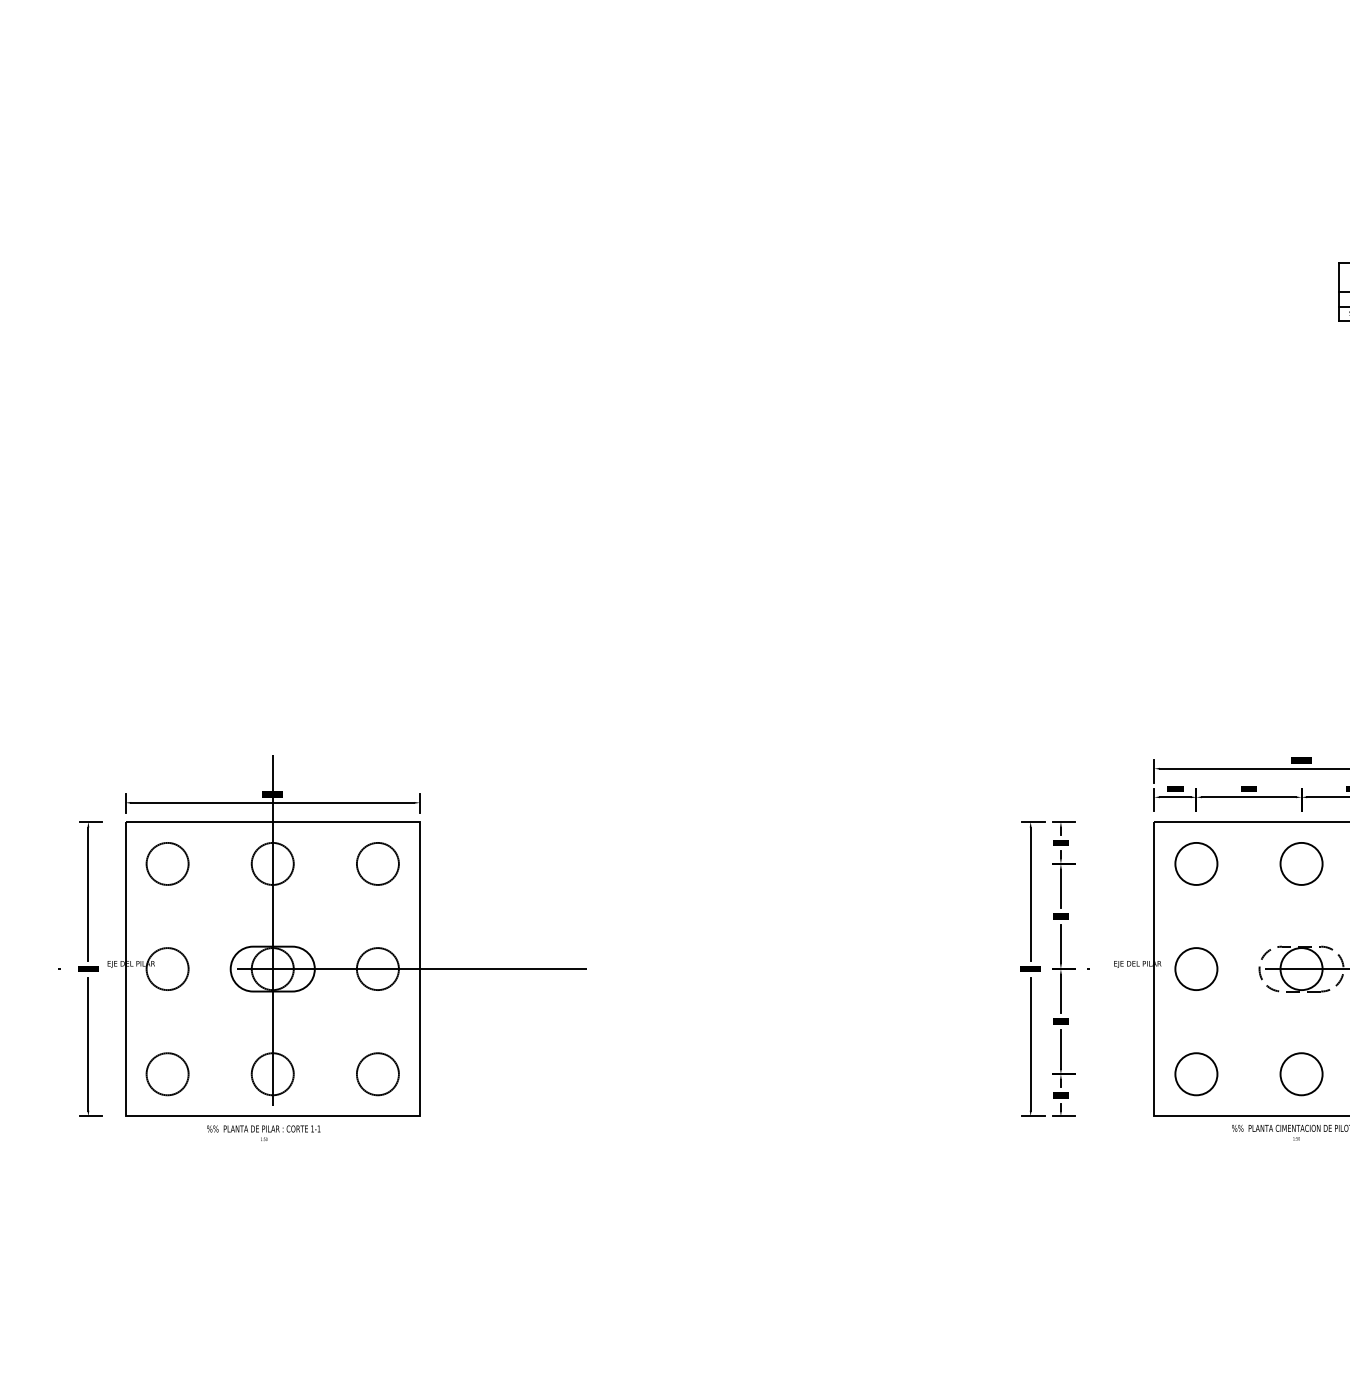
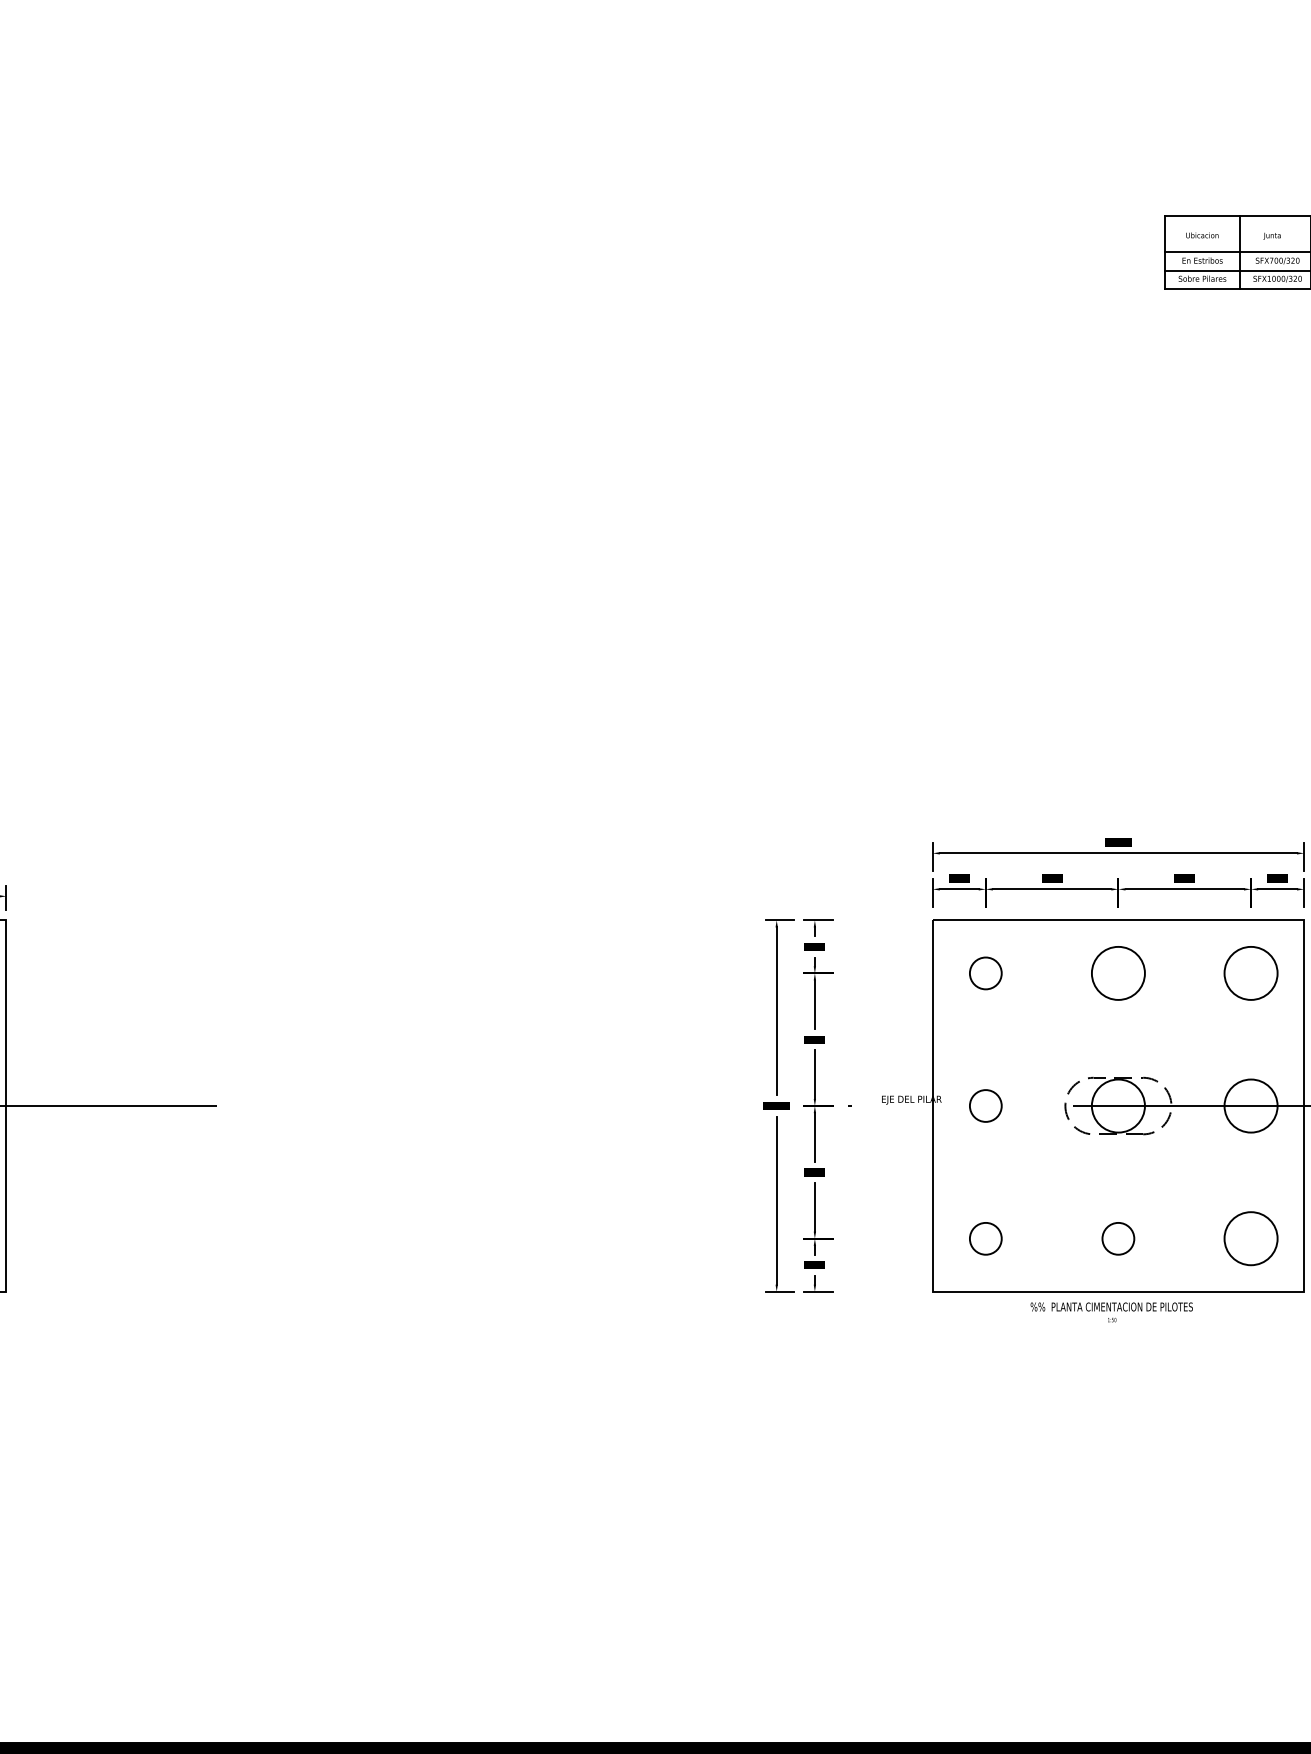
circle: (1196, 863) -> (985, 972), size x0.6
circle: (1196, 968) -> (985, 1105), size x0.6
circle: (1196, 1074) -> (985, 1239), size x0.6
circle: (1301, 1074) -> (1118, 1239), size x0.6

